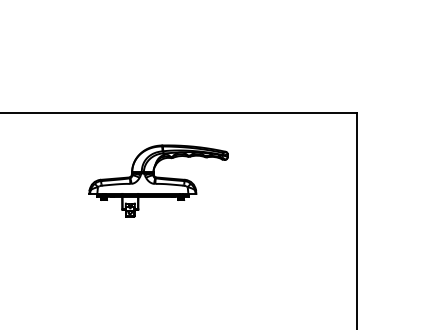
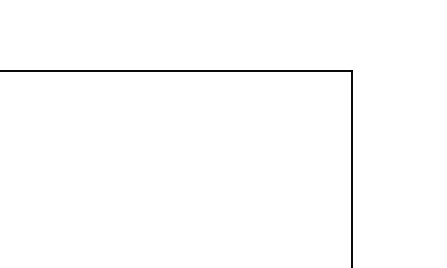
part: (158, 180) -> (147, 139), removed

